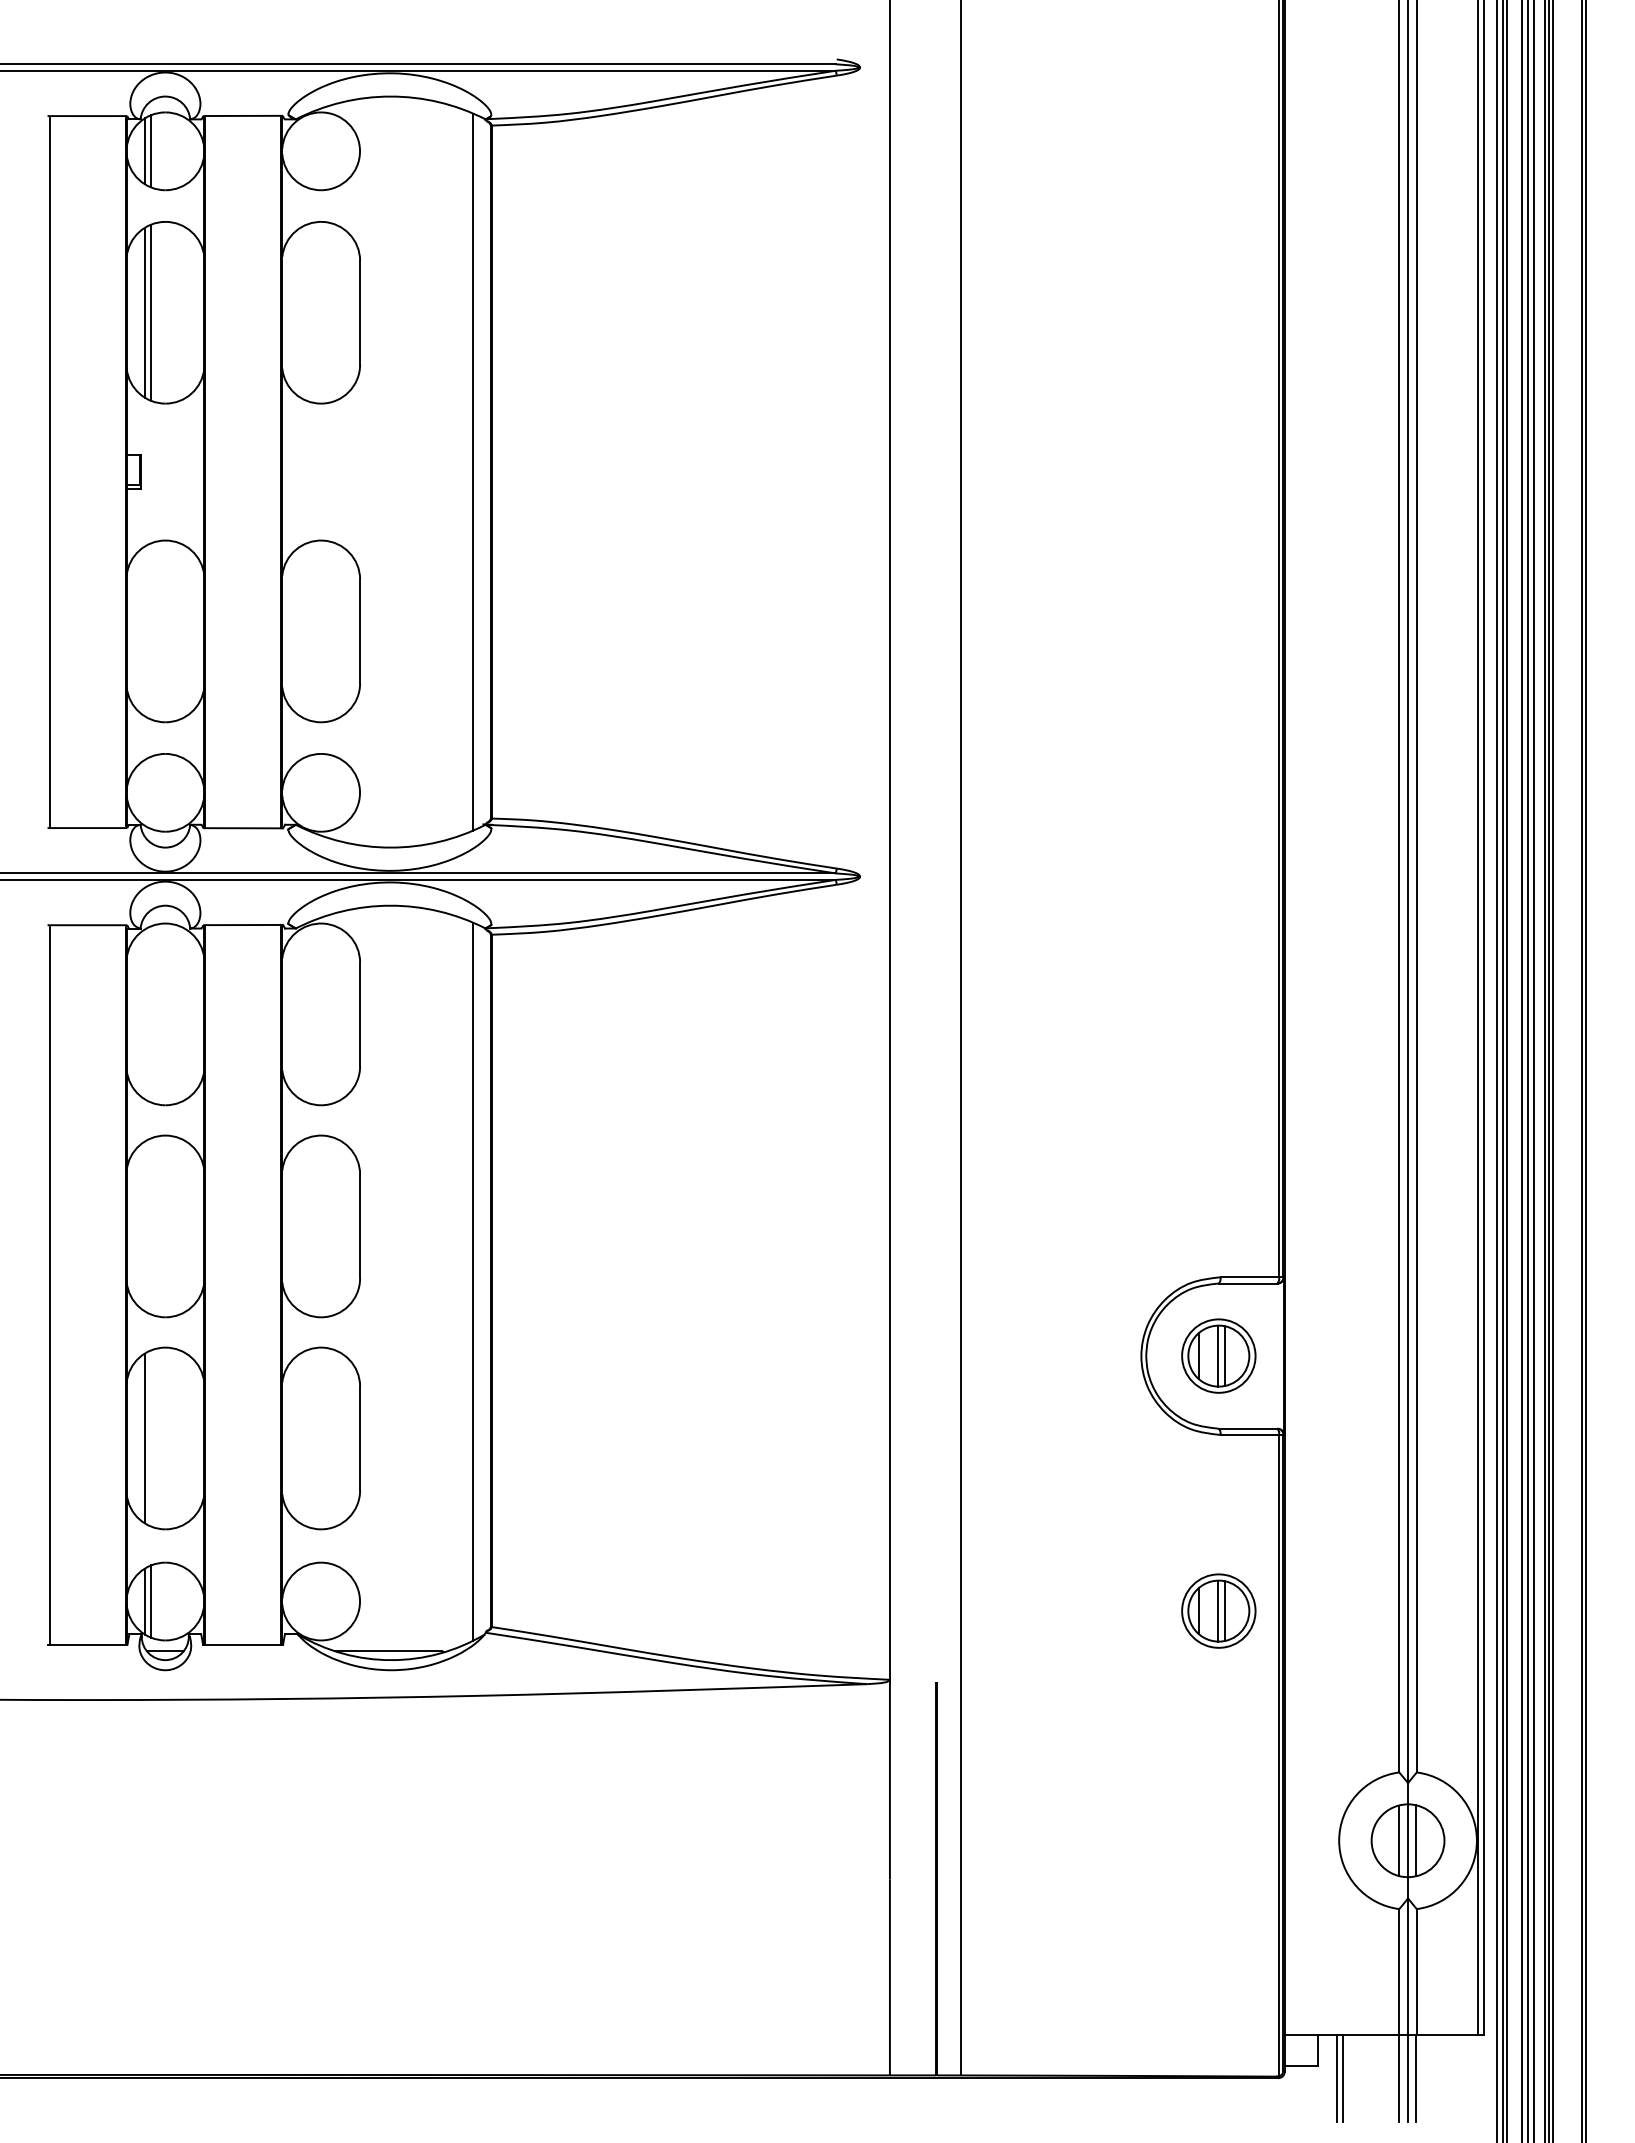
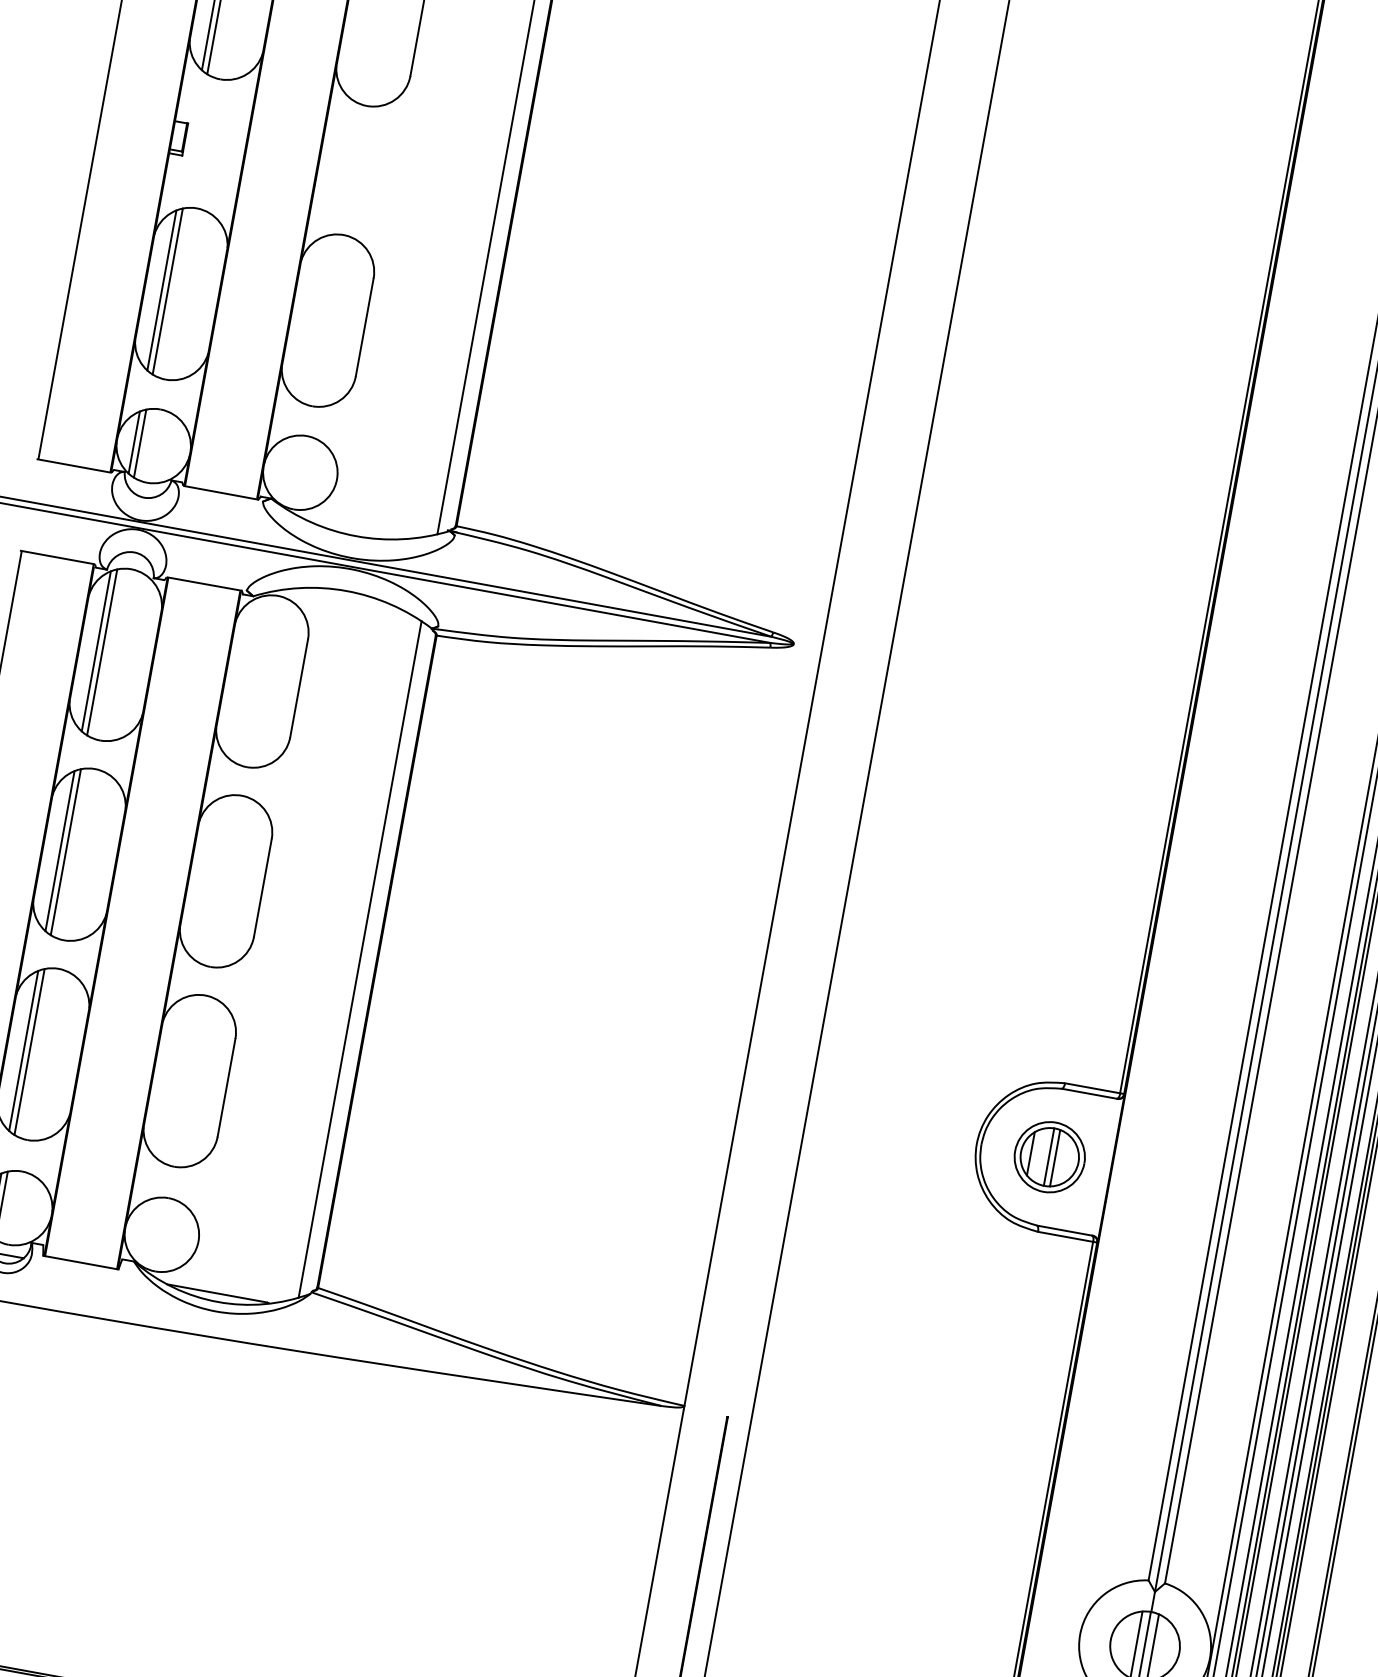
line: (144, 631) -> (161, 290), added
line: (151, 631) -> (168, 291), added
line: (144, 792) -> (134, 442), added
line: (151, 792) -> (140, 443), added
line: (144, 1014) -> (95, 651), added
line: (151, 1014) -> (102, 652), added
line: (144, 1226) -> (59, 851), added
line: (151, 1226) -> (66, 852), added
line: (151, 1438) -> (29, 1052), added
part: (1218, 1610) -> (1005, 1396), removed

